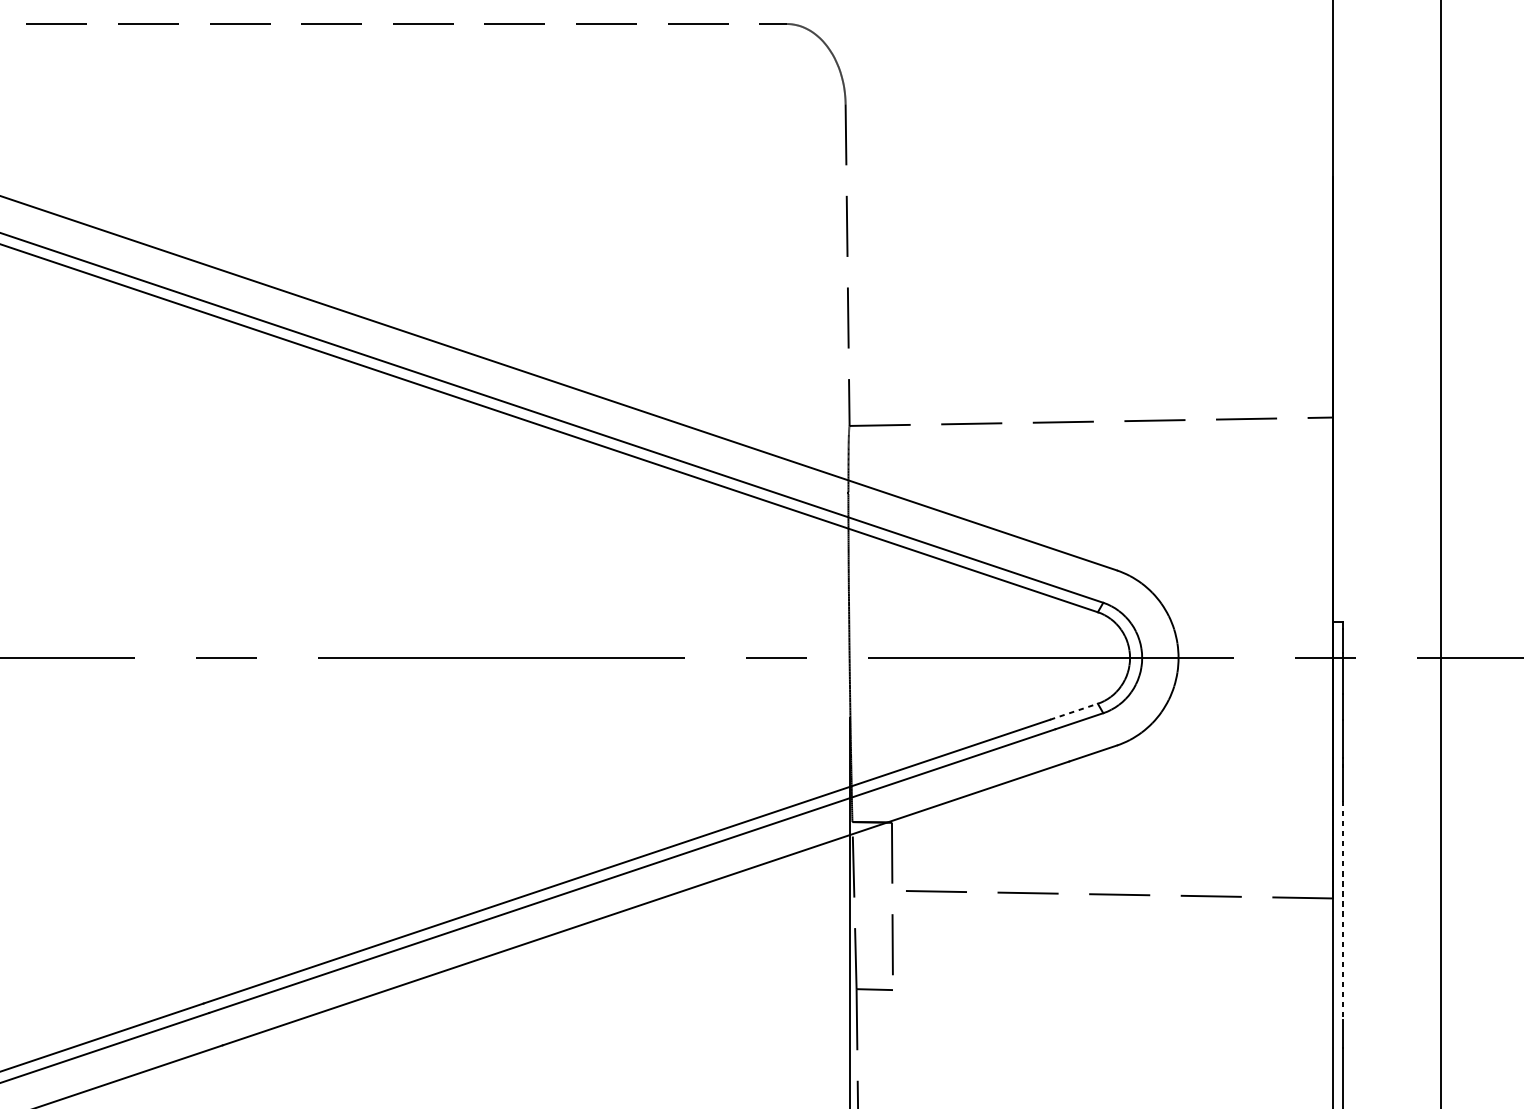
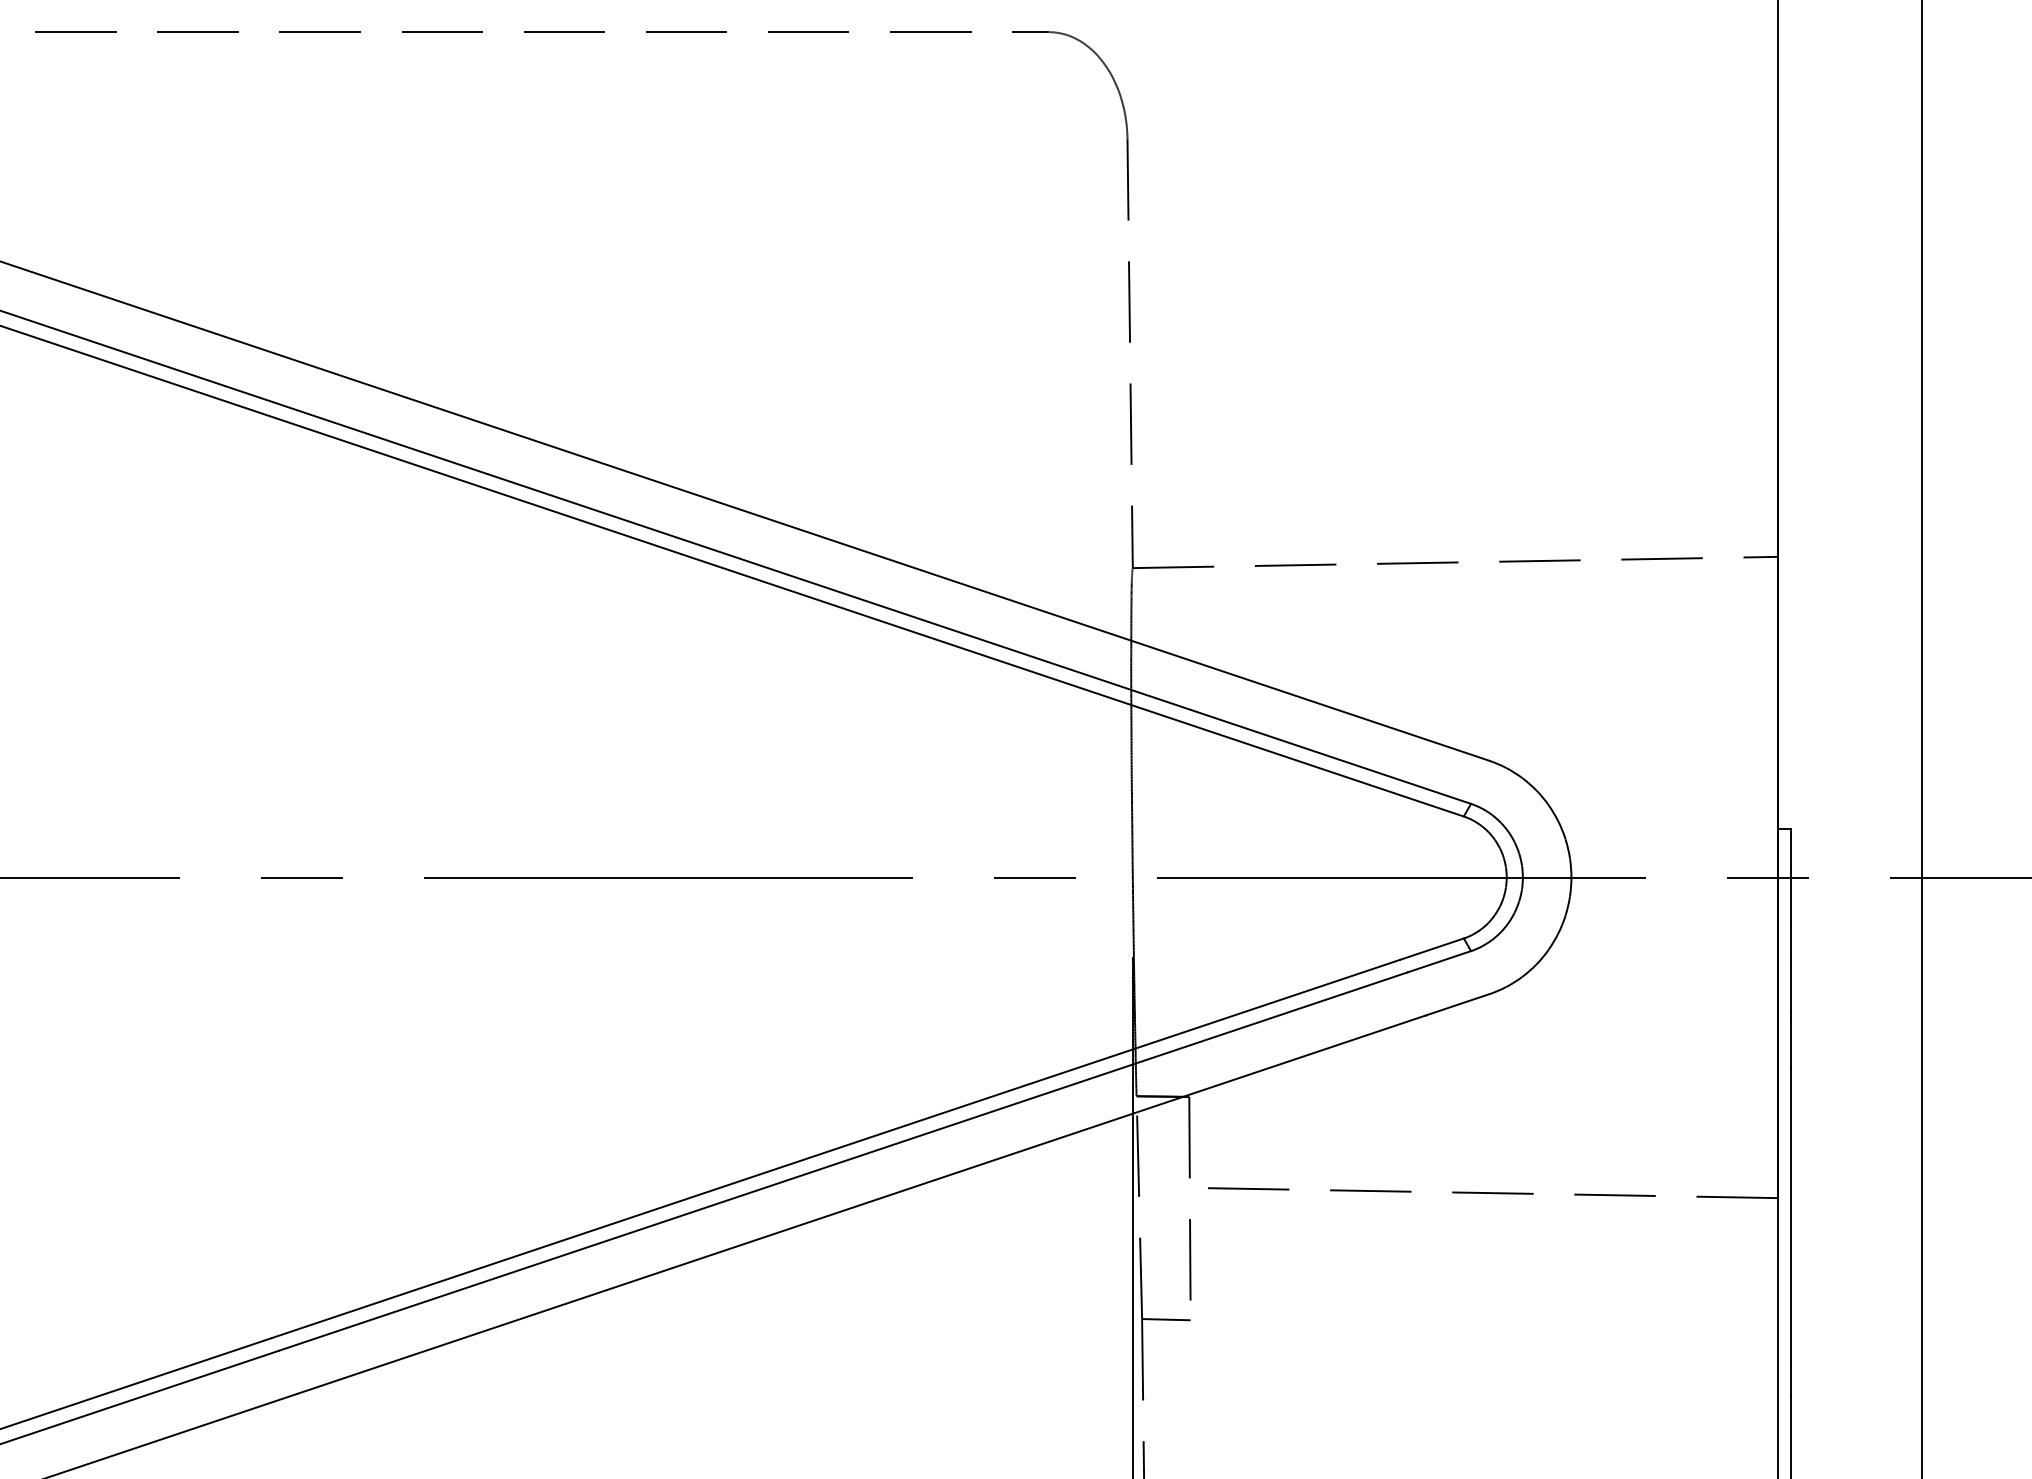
line: (1073, 712) -> (1431, 949), dashed -> solid
line: (1342, 910) -> (1790, 1214), dashed -> solid

